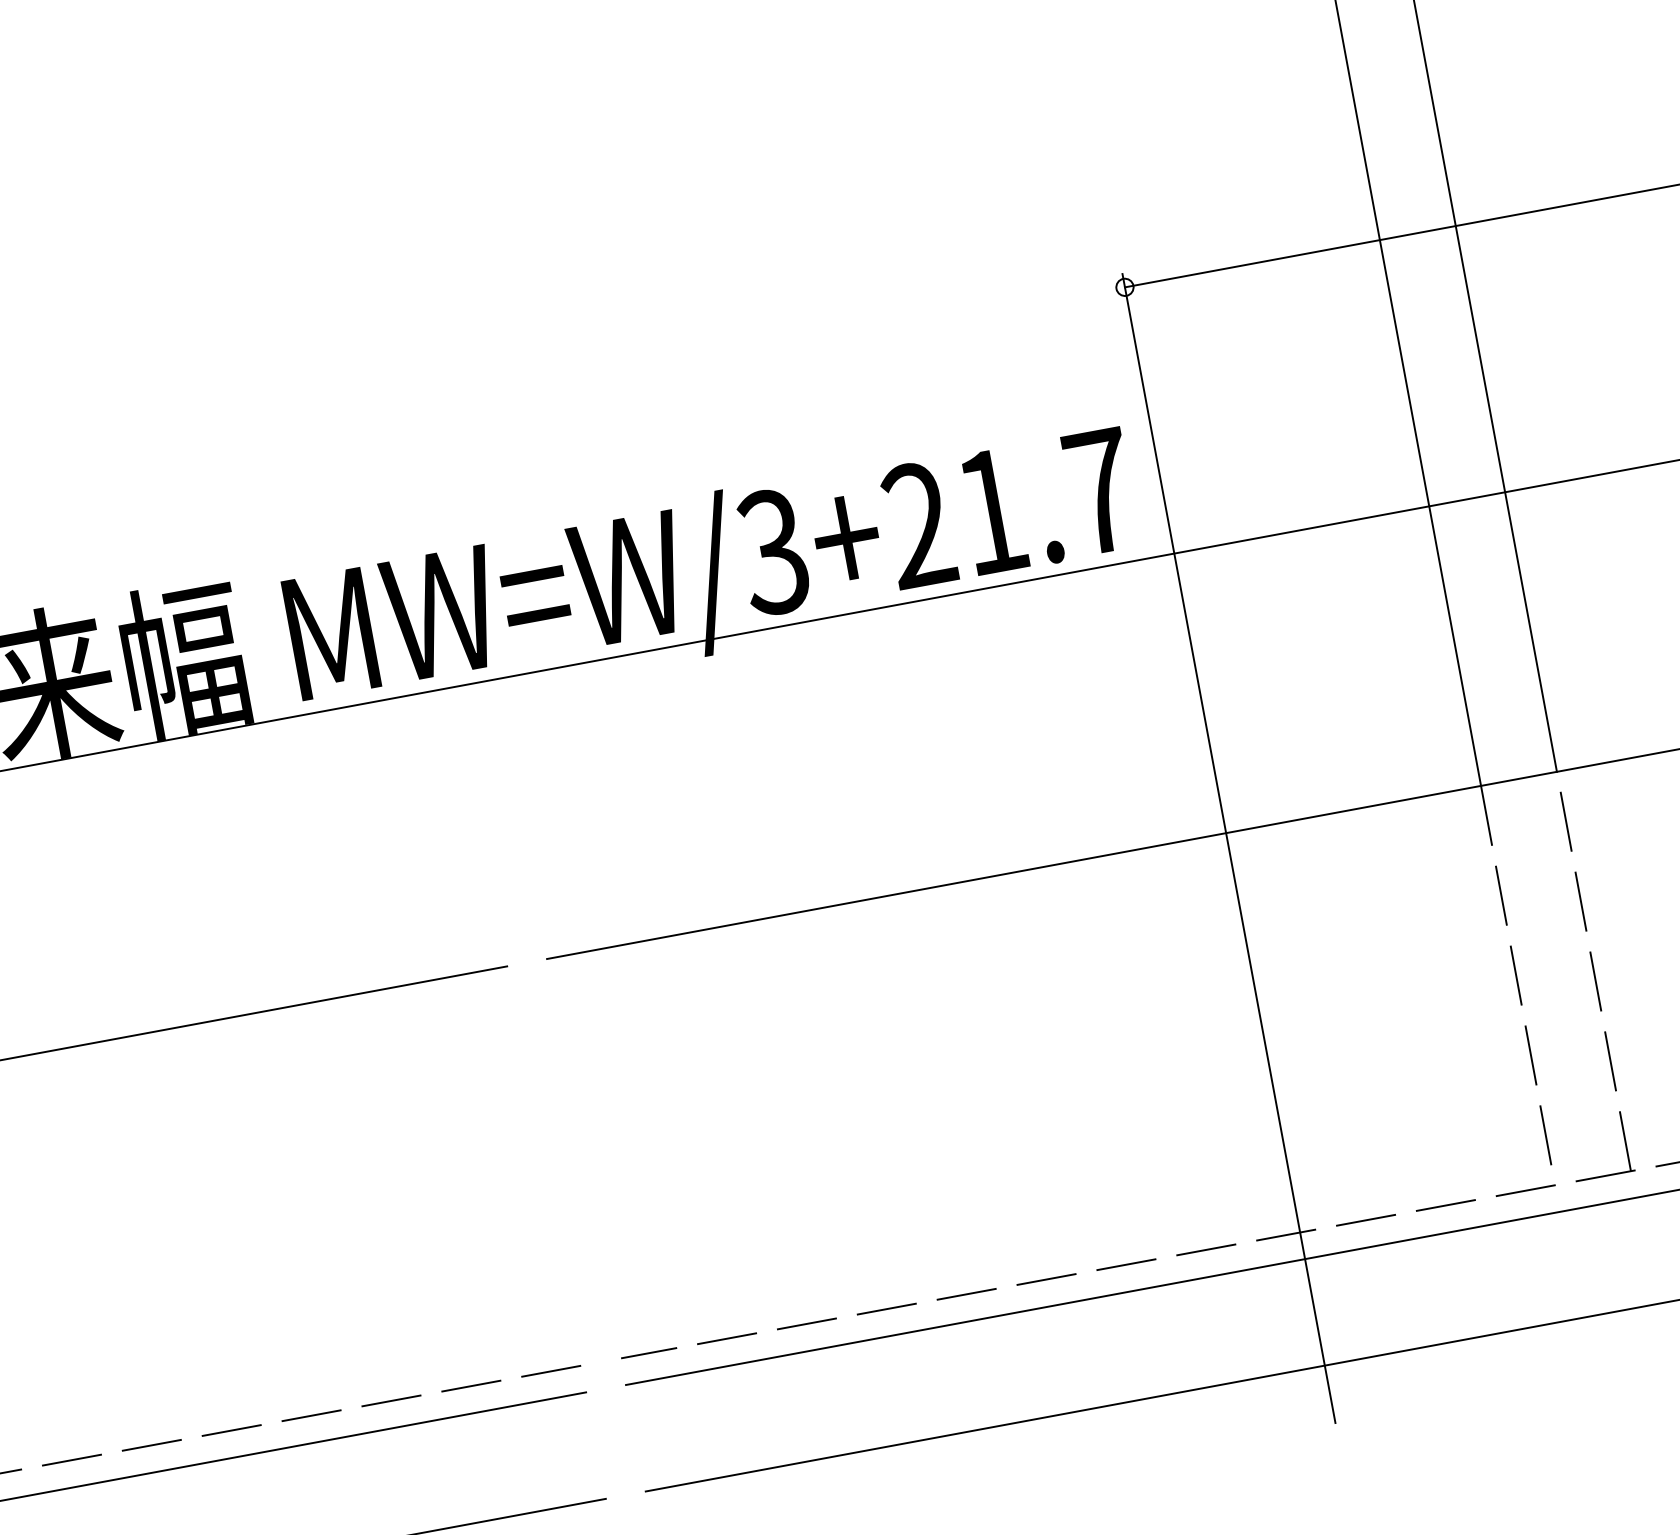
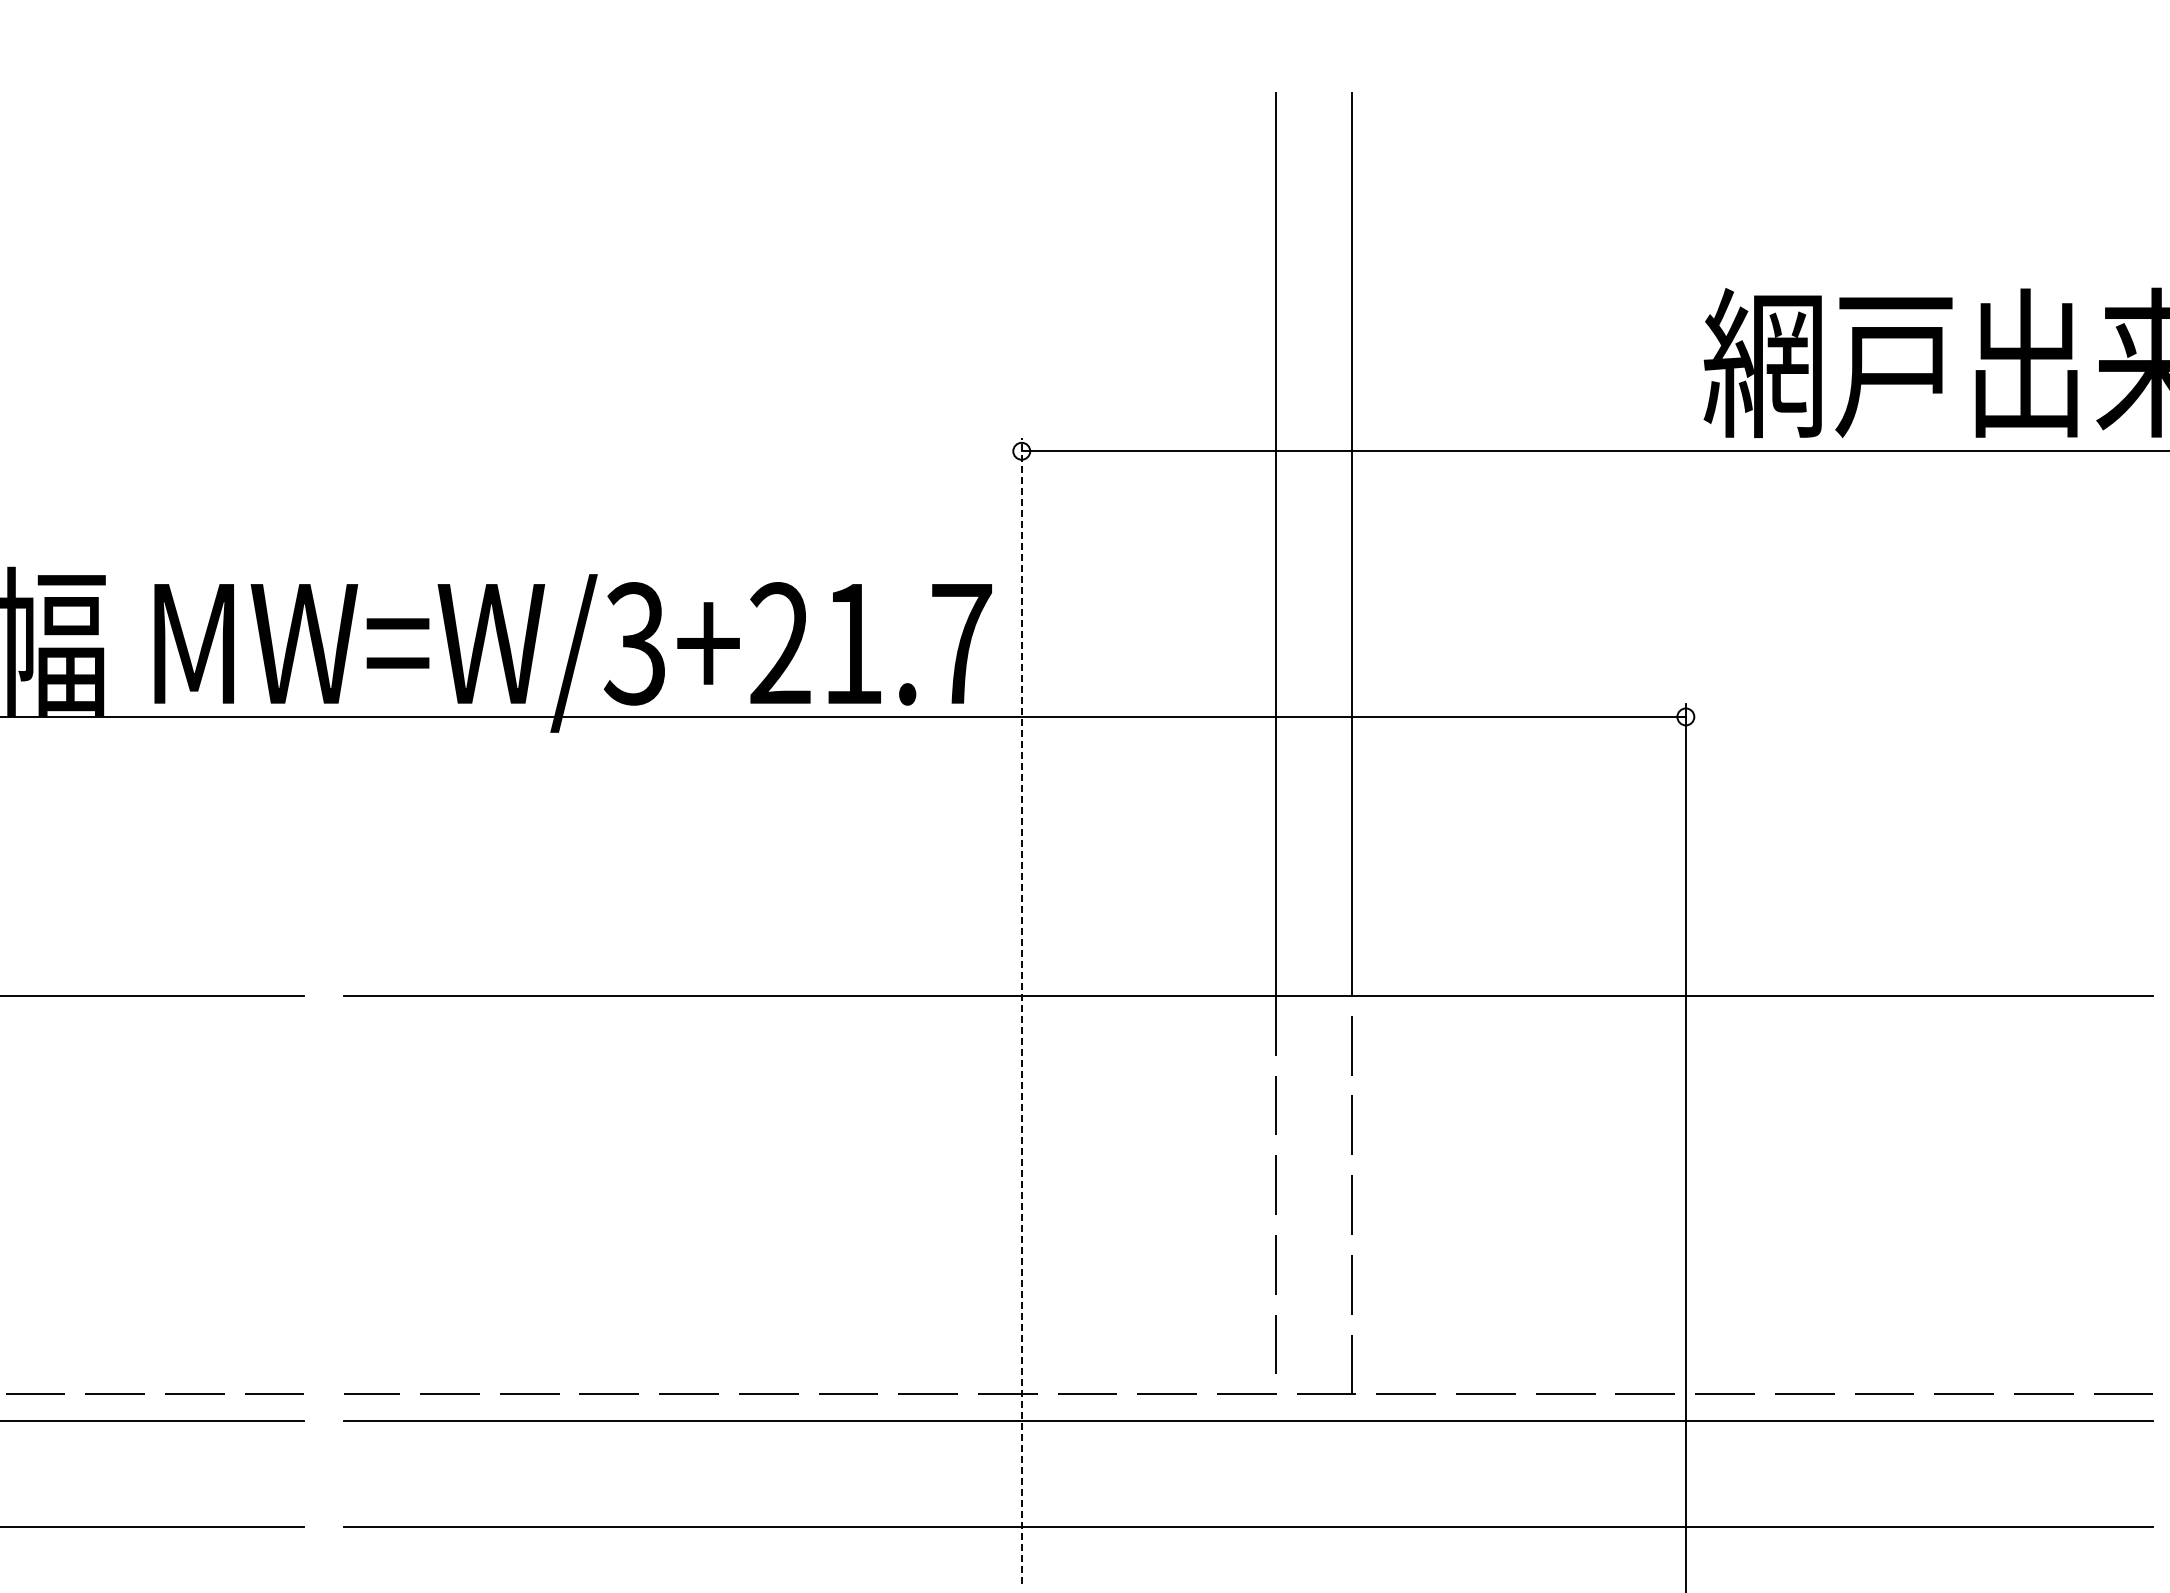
line: (1228, 847) -> (1021, 1010), solid -> dashed

